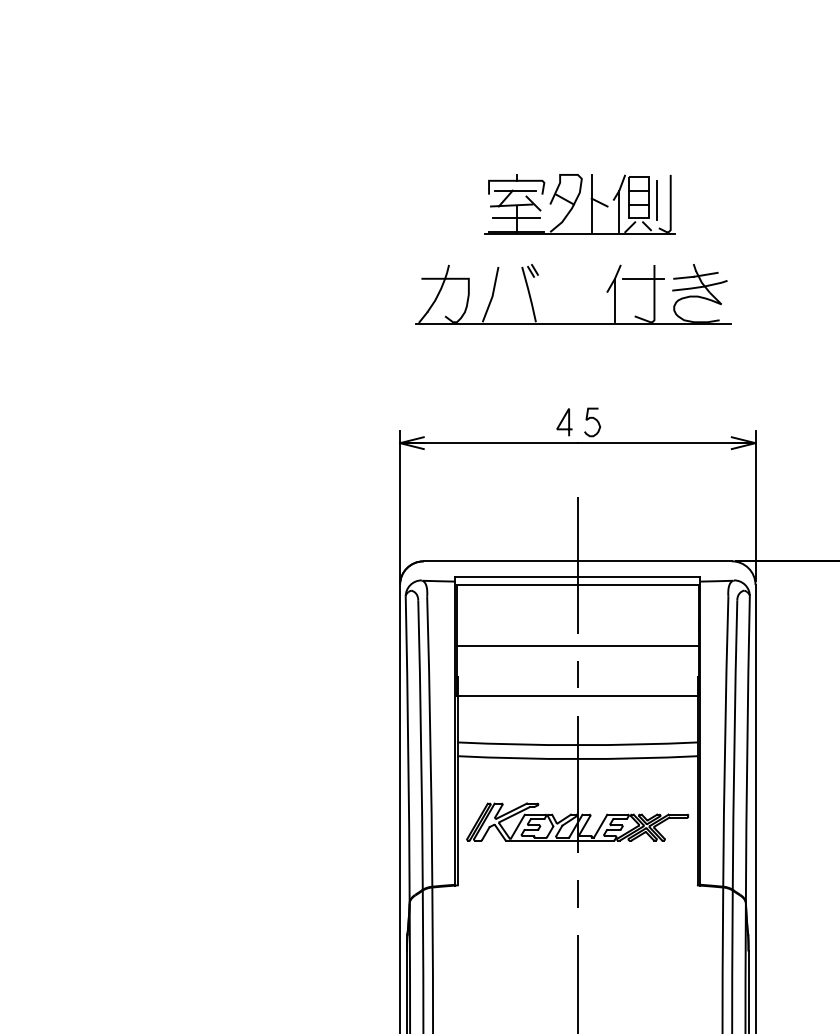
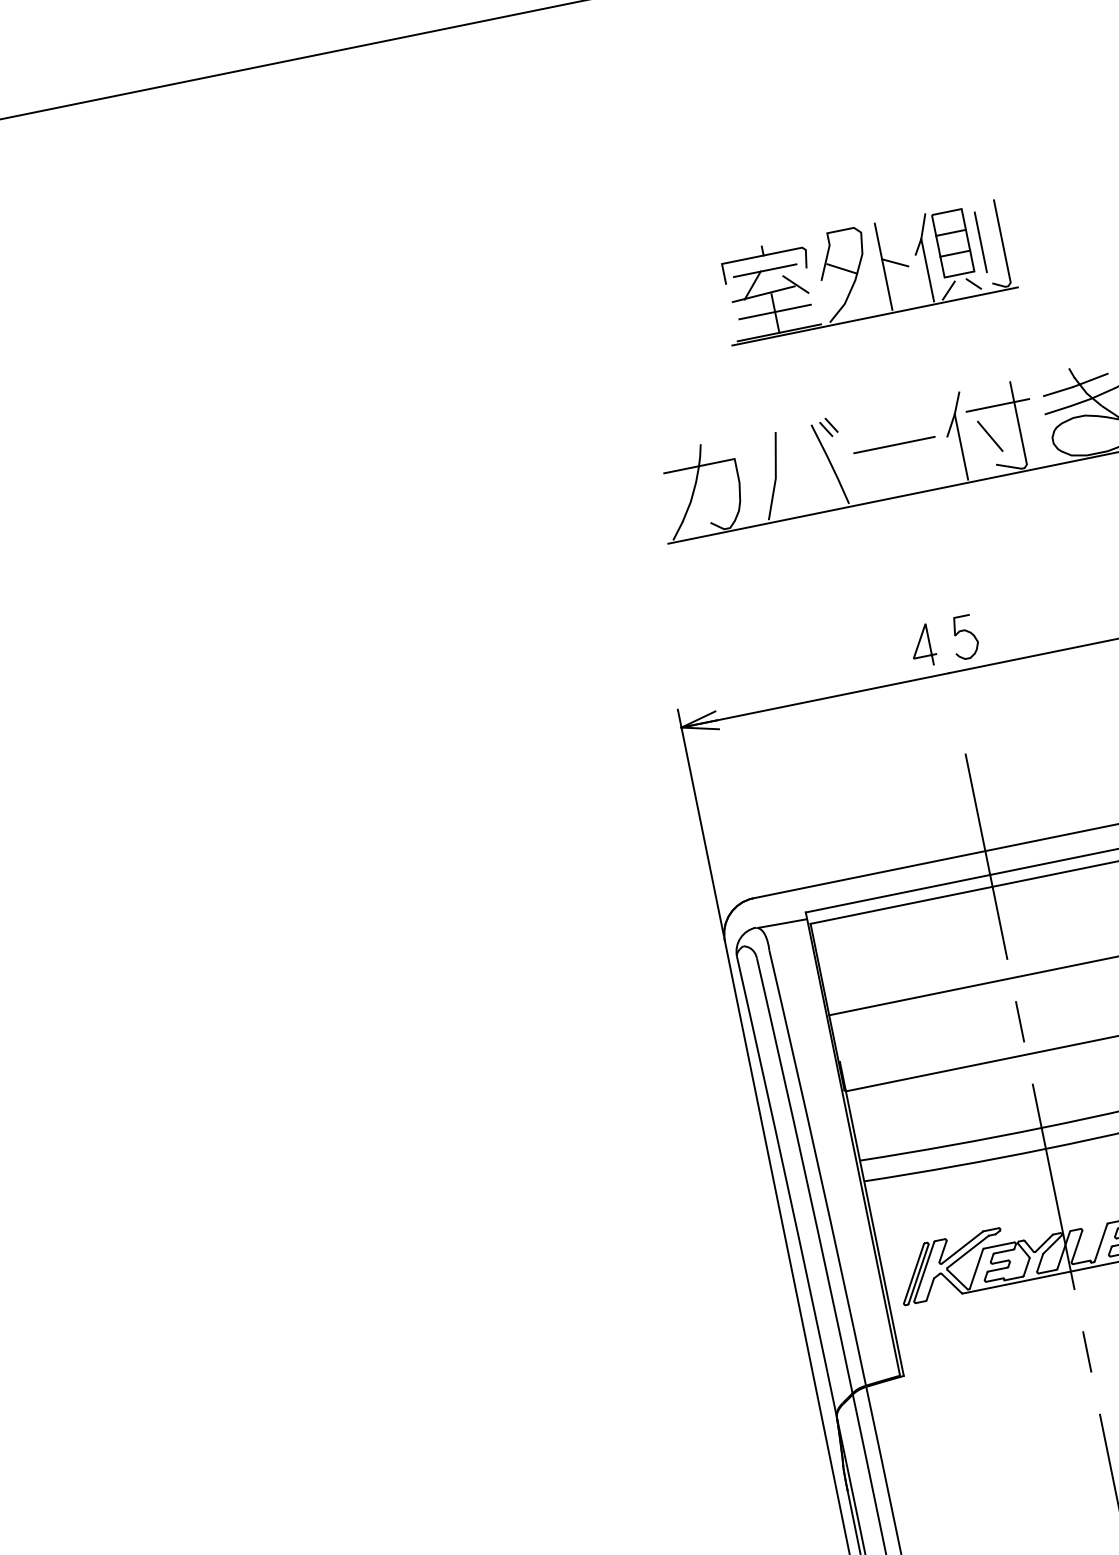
part: (579, 204) -> (865, 271), moved
line: (572, 290) -> (894, 444), added
line: (634, 297) -> (989, 436), added

